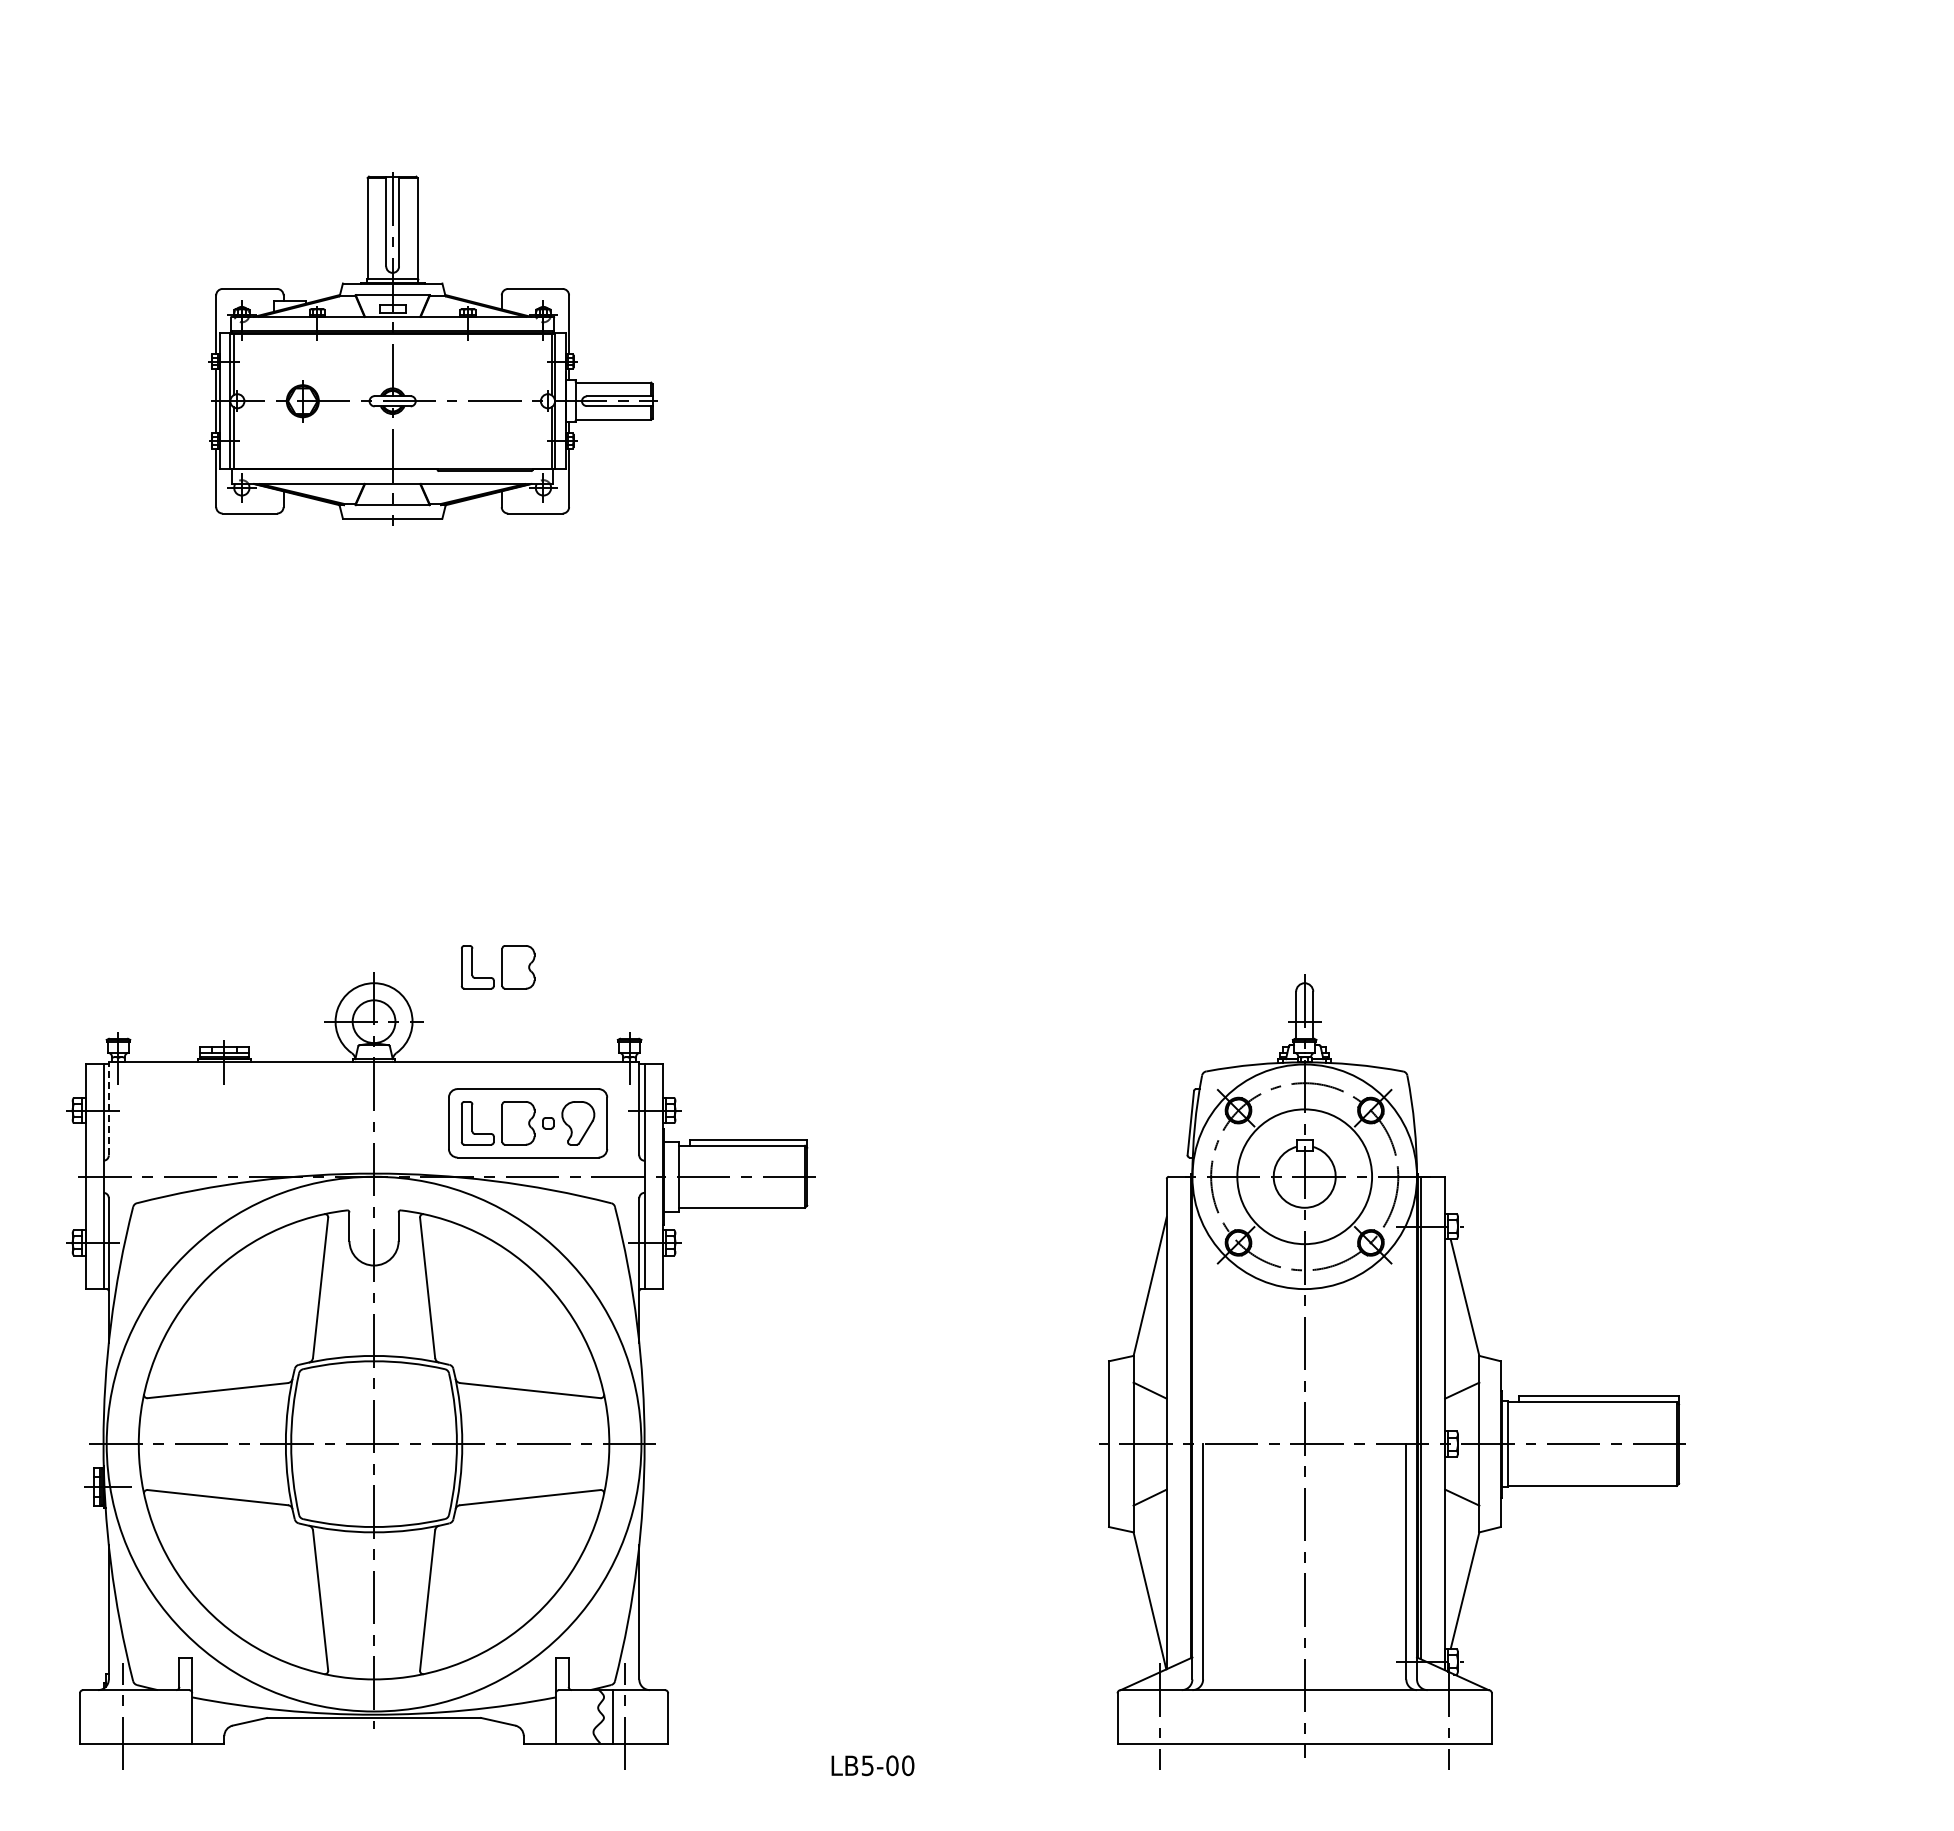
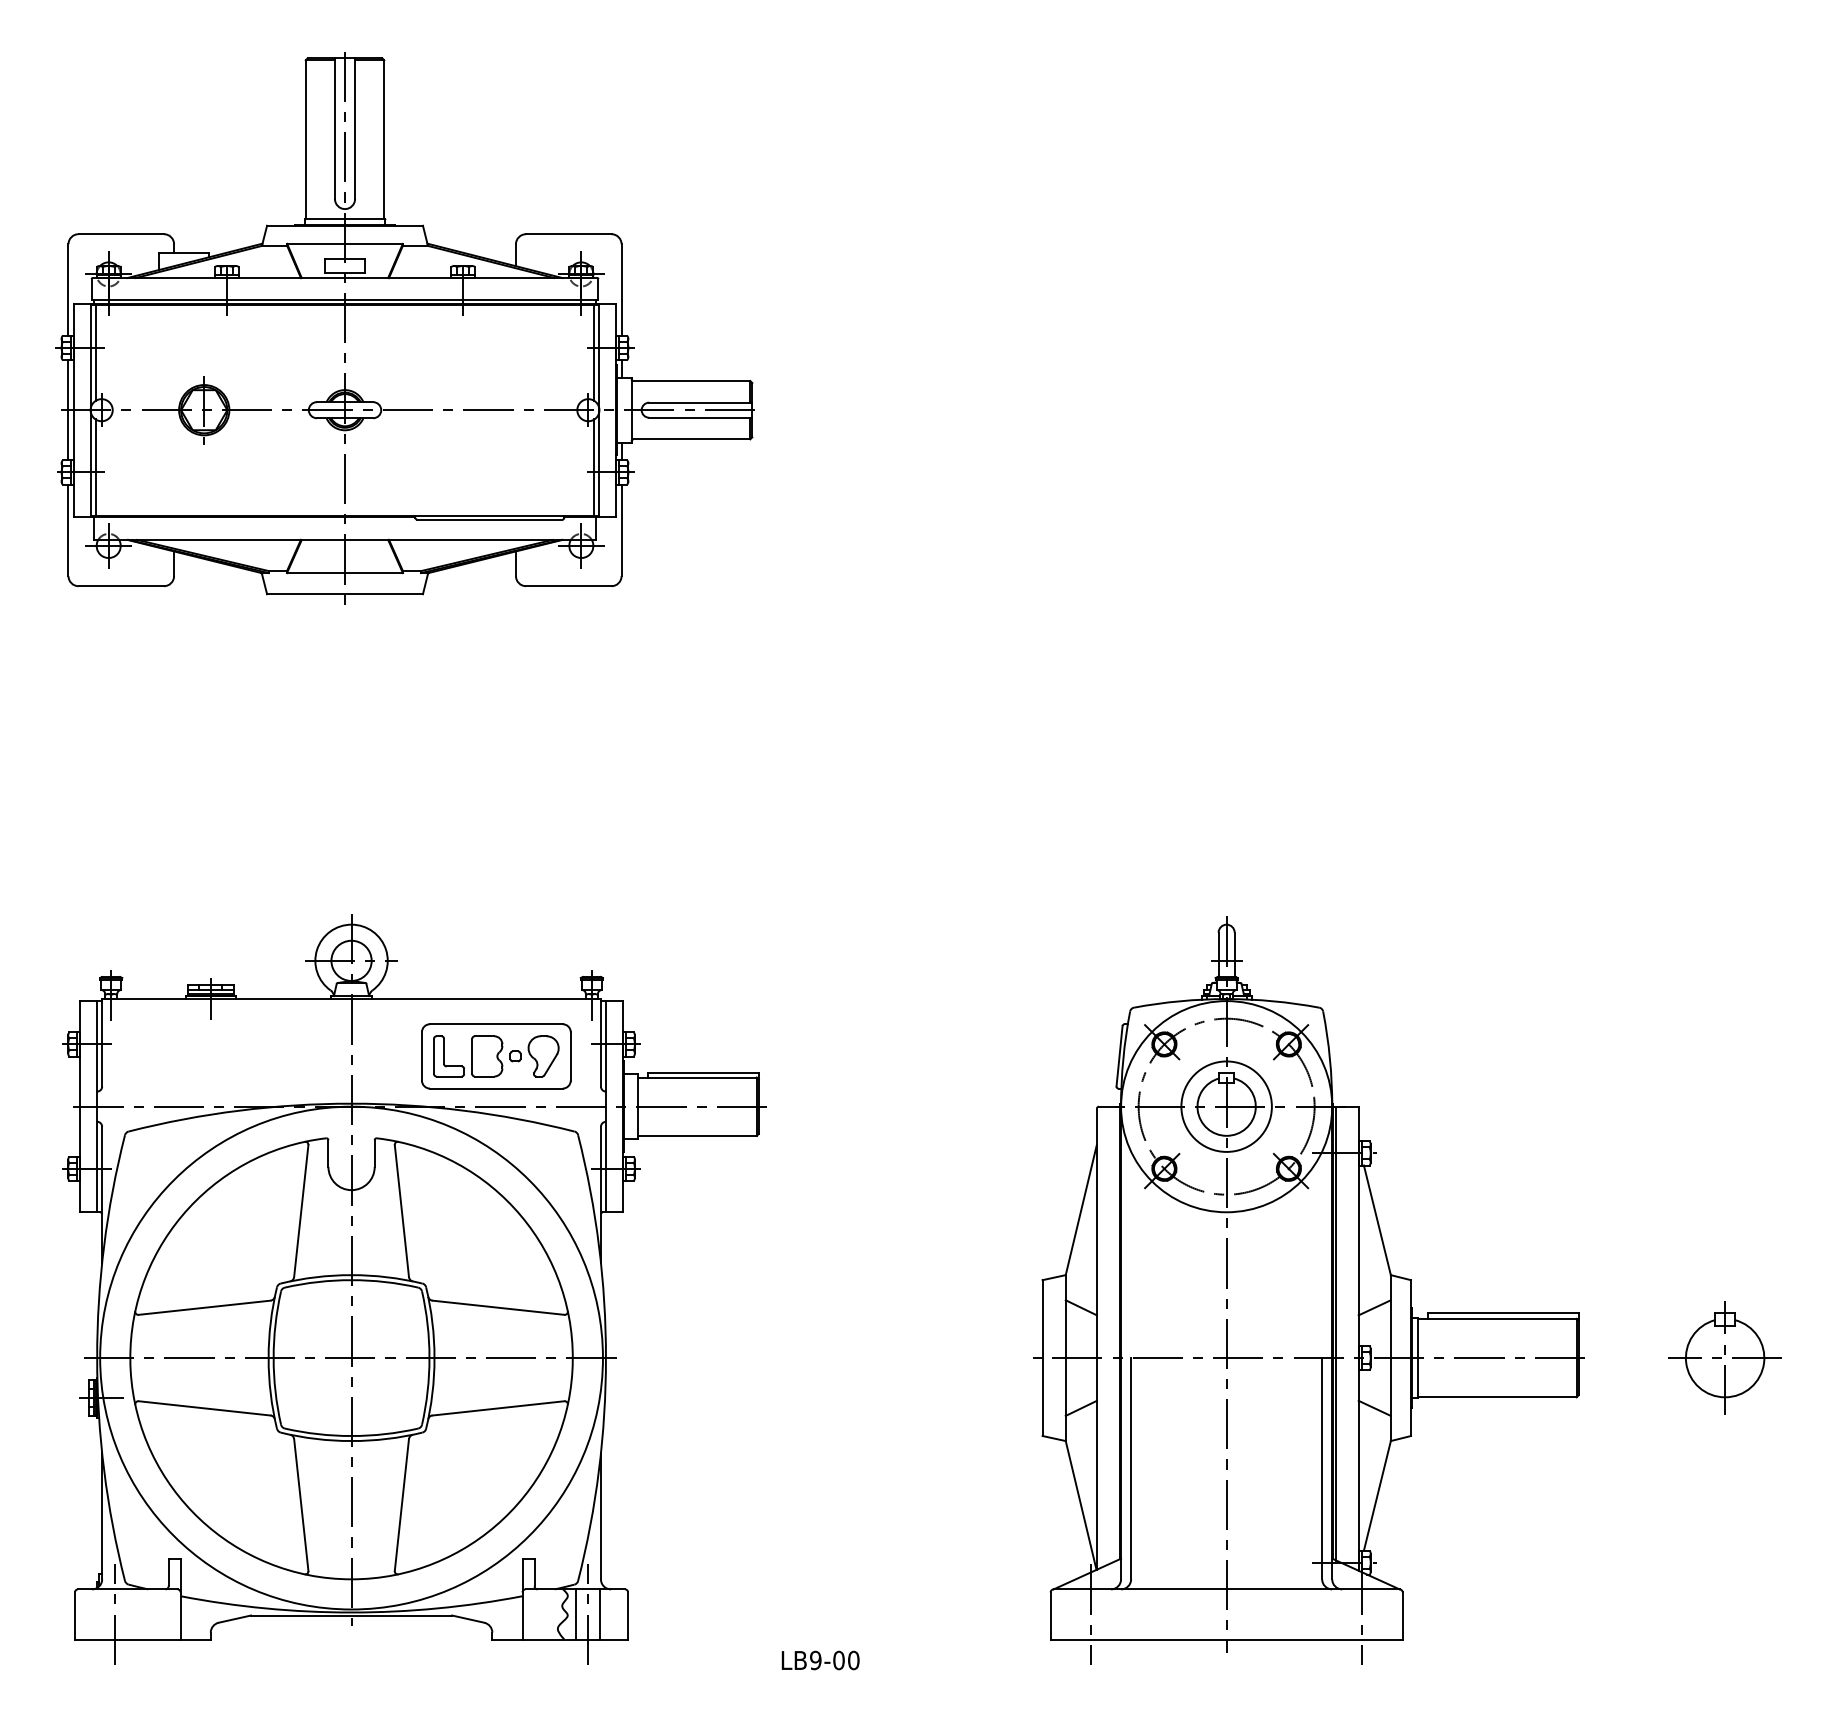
part: (430, 348) -> (404, 327), size x1.67
part: (497, 967) -> (467, 909), removed
line: (108, 1108) -> (101, 1042), dashed -> solid
circle: (1304, 1176) -> (1226, 1106), size x0.71
part: (1834, 1444) -> (1724, 1358), added
line: (638, 1716) -> (600, 1614), added
text: (867, 1765) -> (815, 1660), LB5-00 -> LB9-00

